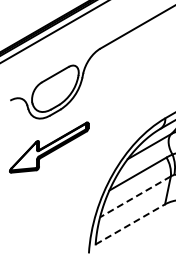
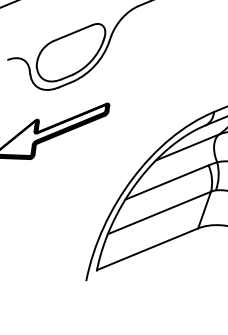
line: (135, 196) -> (159, 212), dashed -> solid
line: (130, 224) -> (147, 249), dashed -> solid

